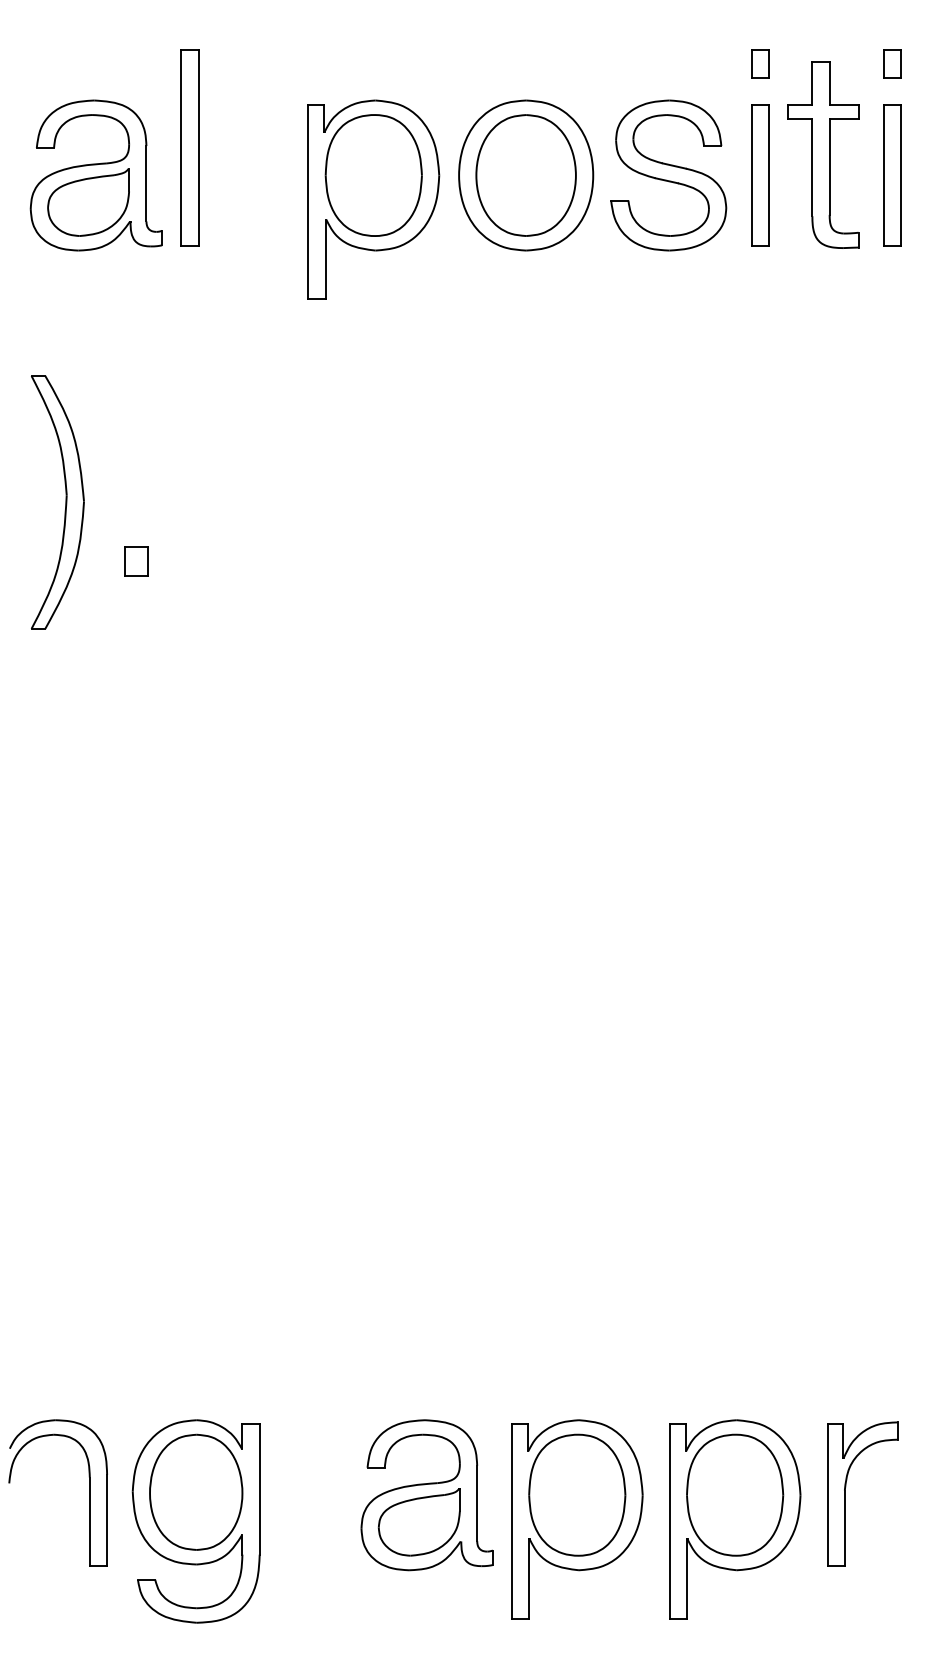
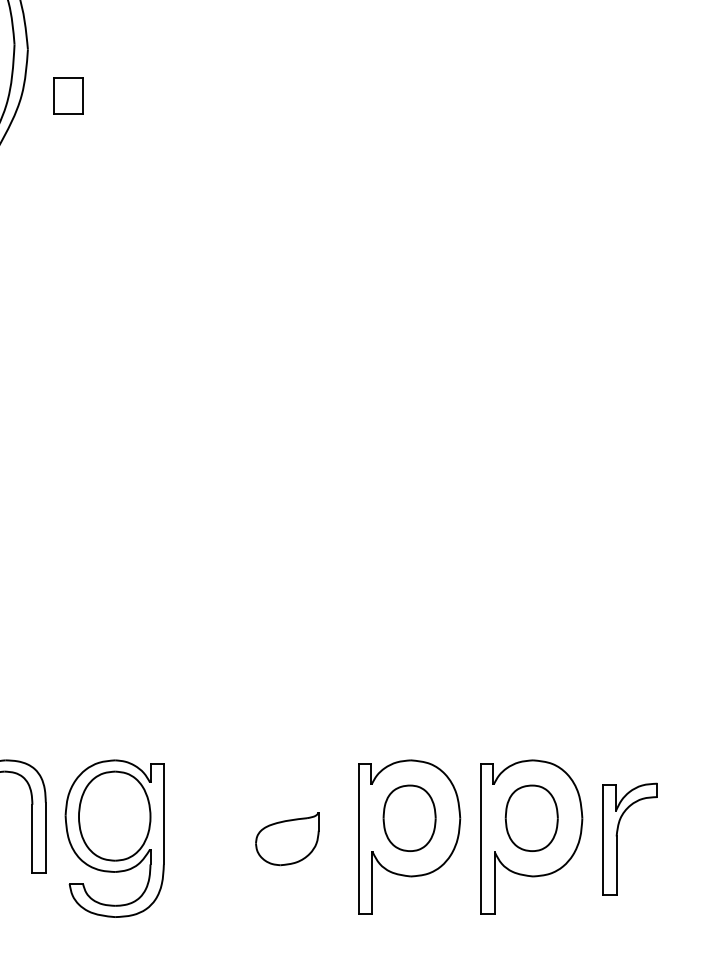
part: (136, 561) -> (68, 95), size x1.6
part: (845, 1493) -> (617, 838), moved
part: (577, 1494) -> (409, 817), size x0.7
part: (735, 1494) -> (532, 817), size x0.7
part: (426, 1495) -> (292, 818), removed

